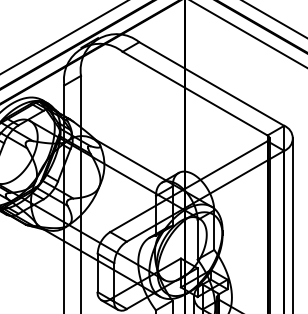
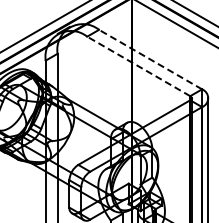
line: (211, 83) -> (150, 59), solid -> dashed
line: (194, 93) -> (138, 66), solid -> dashed

